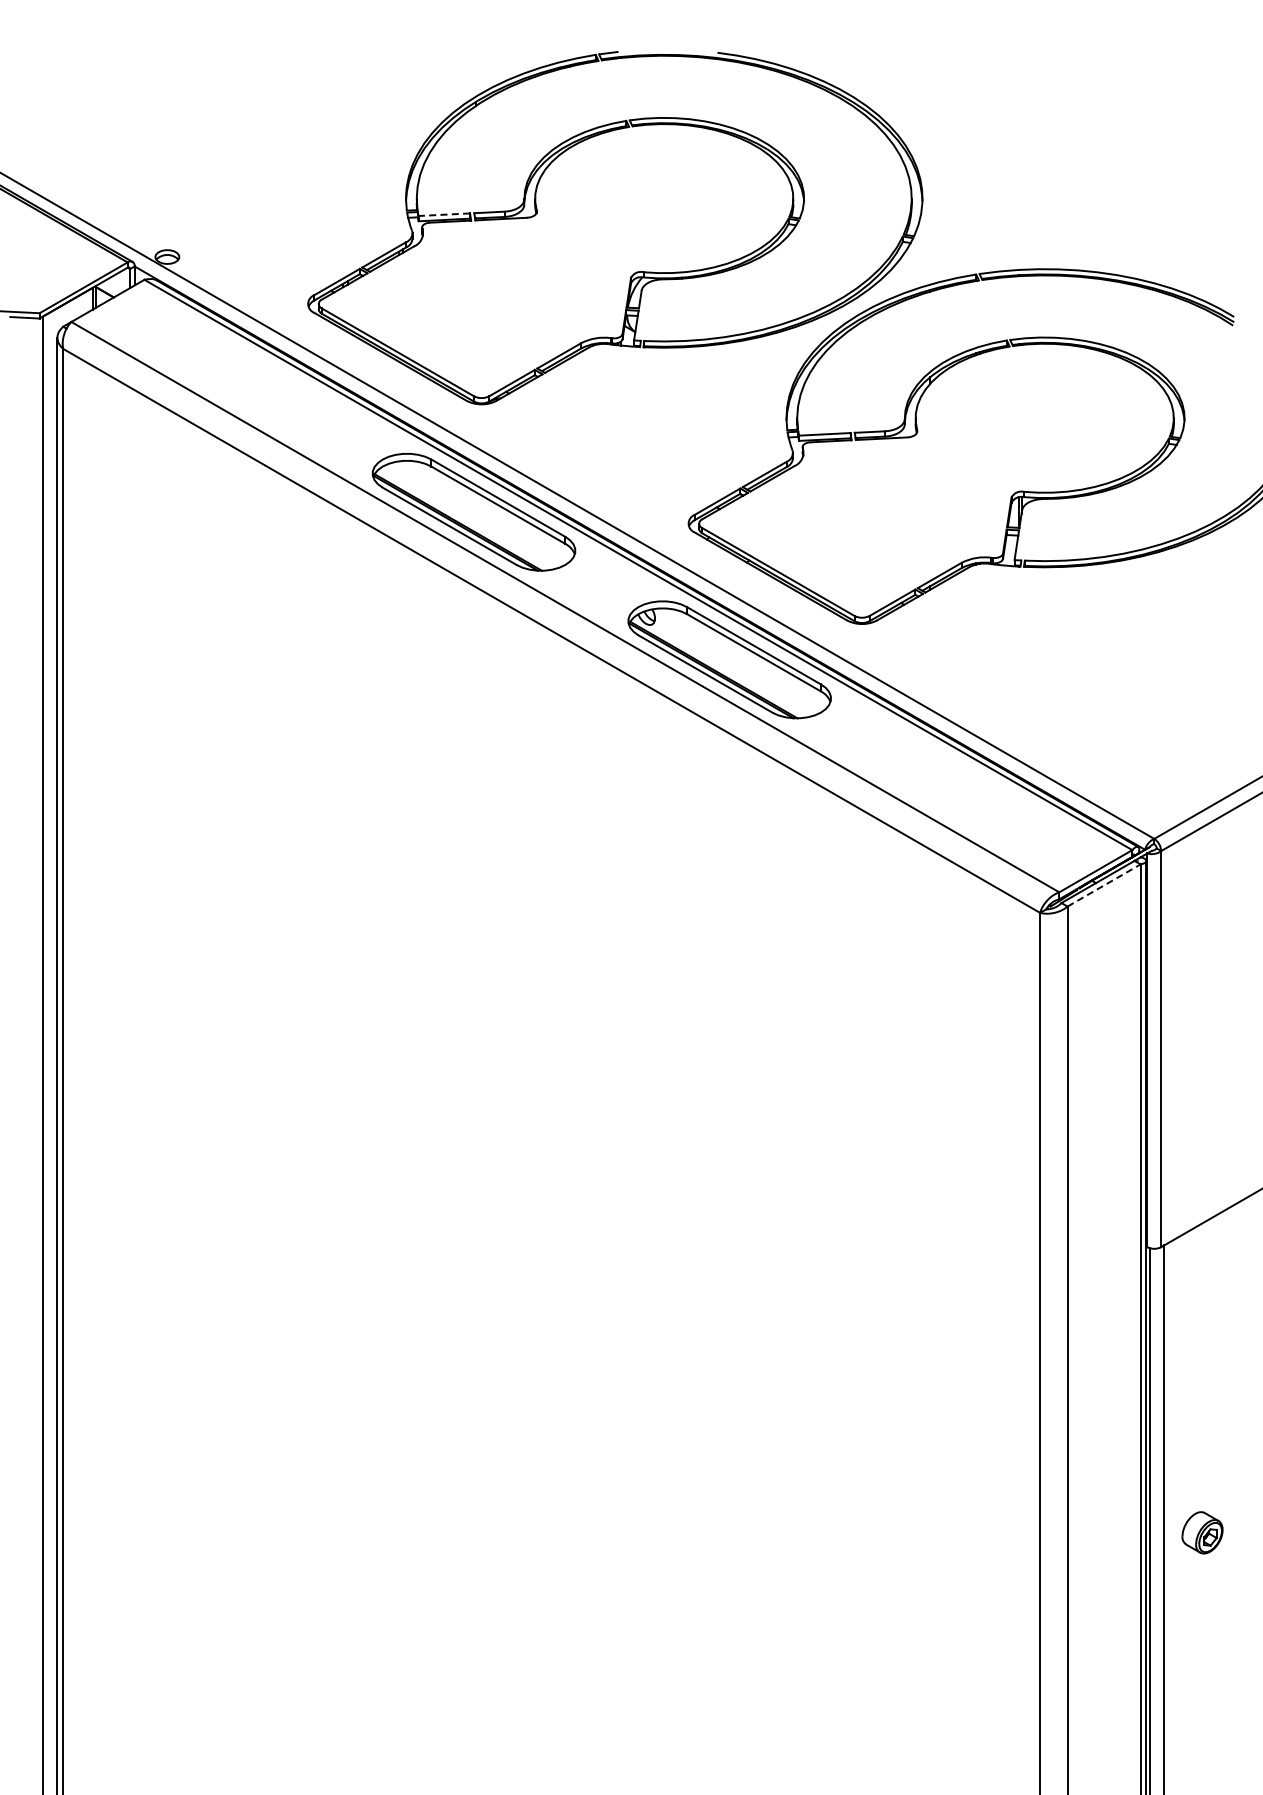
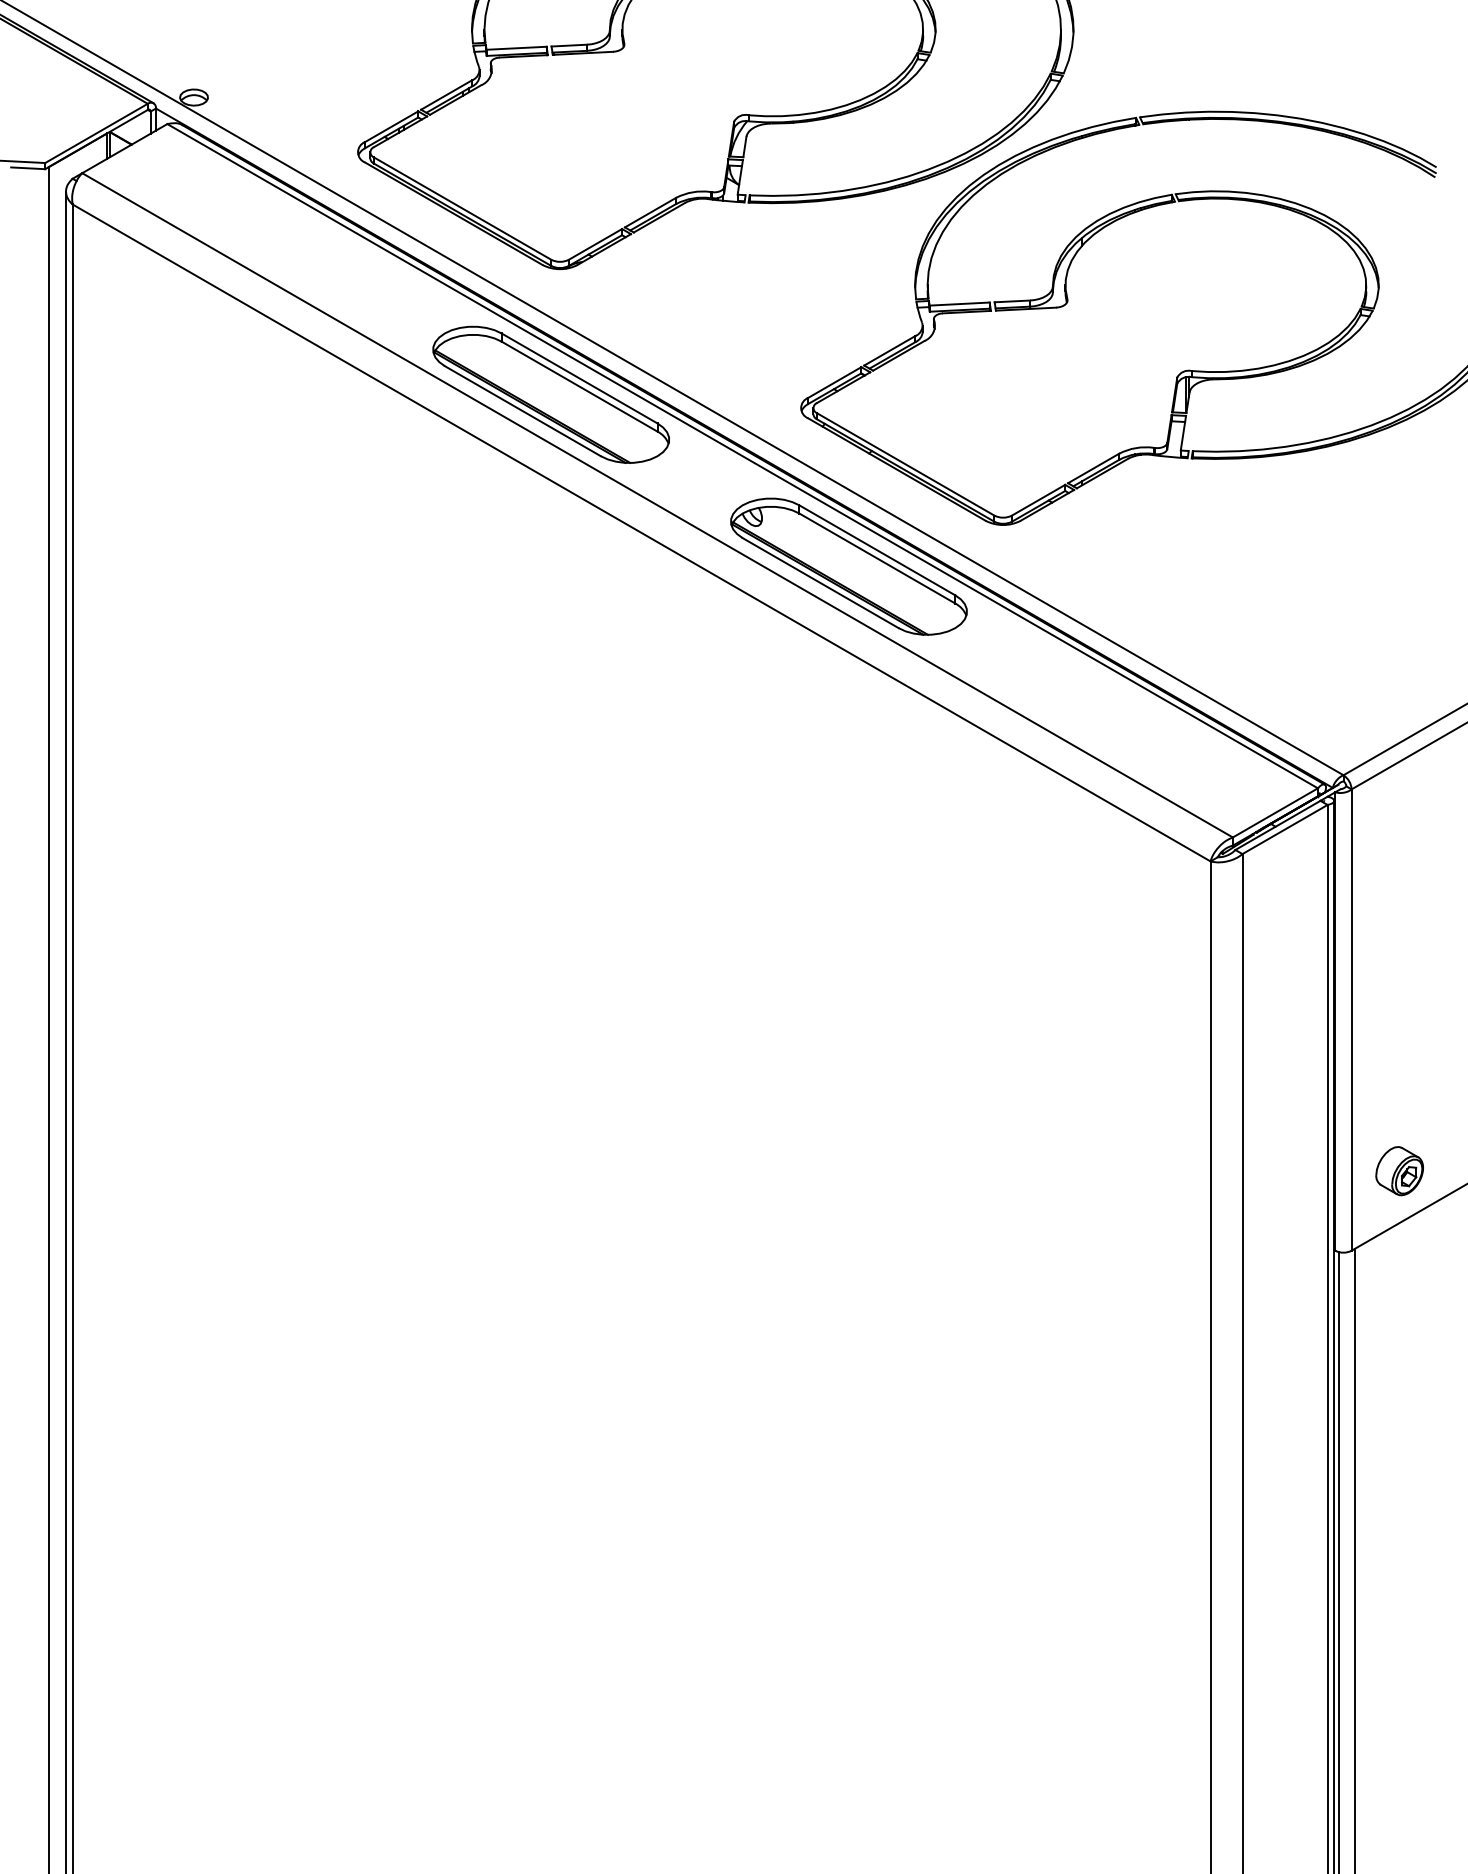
line: (444, 214) -> (516, 48), dashed -> solid
line: (1104, 885) -> (1285, 829), dashed -> solid
part: (1202, 1532) -> (1399, 1170), moved

